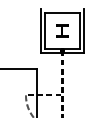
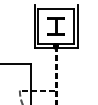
part: (61, 30) -> (55, 25), size x1.43

